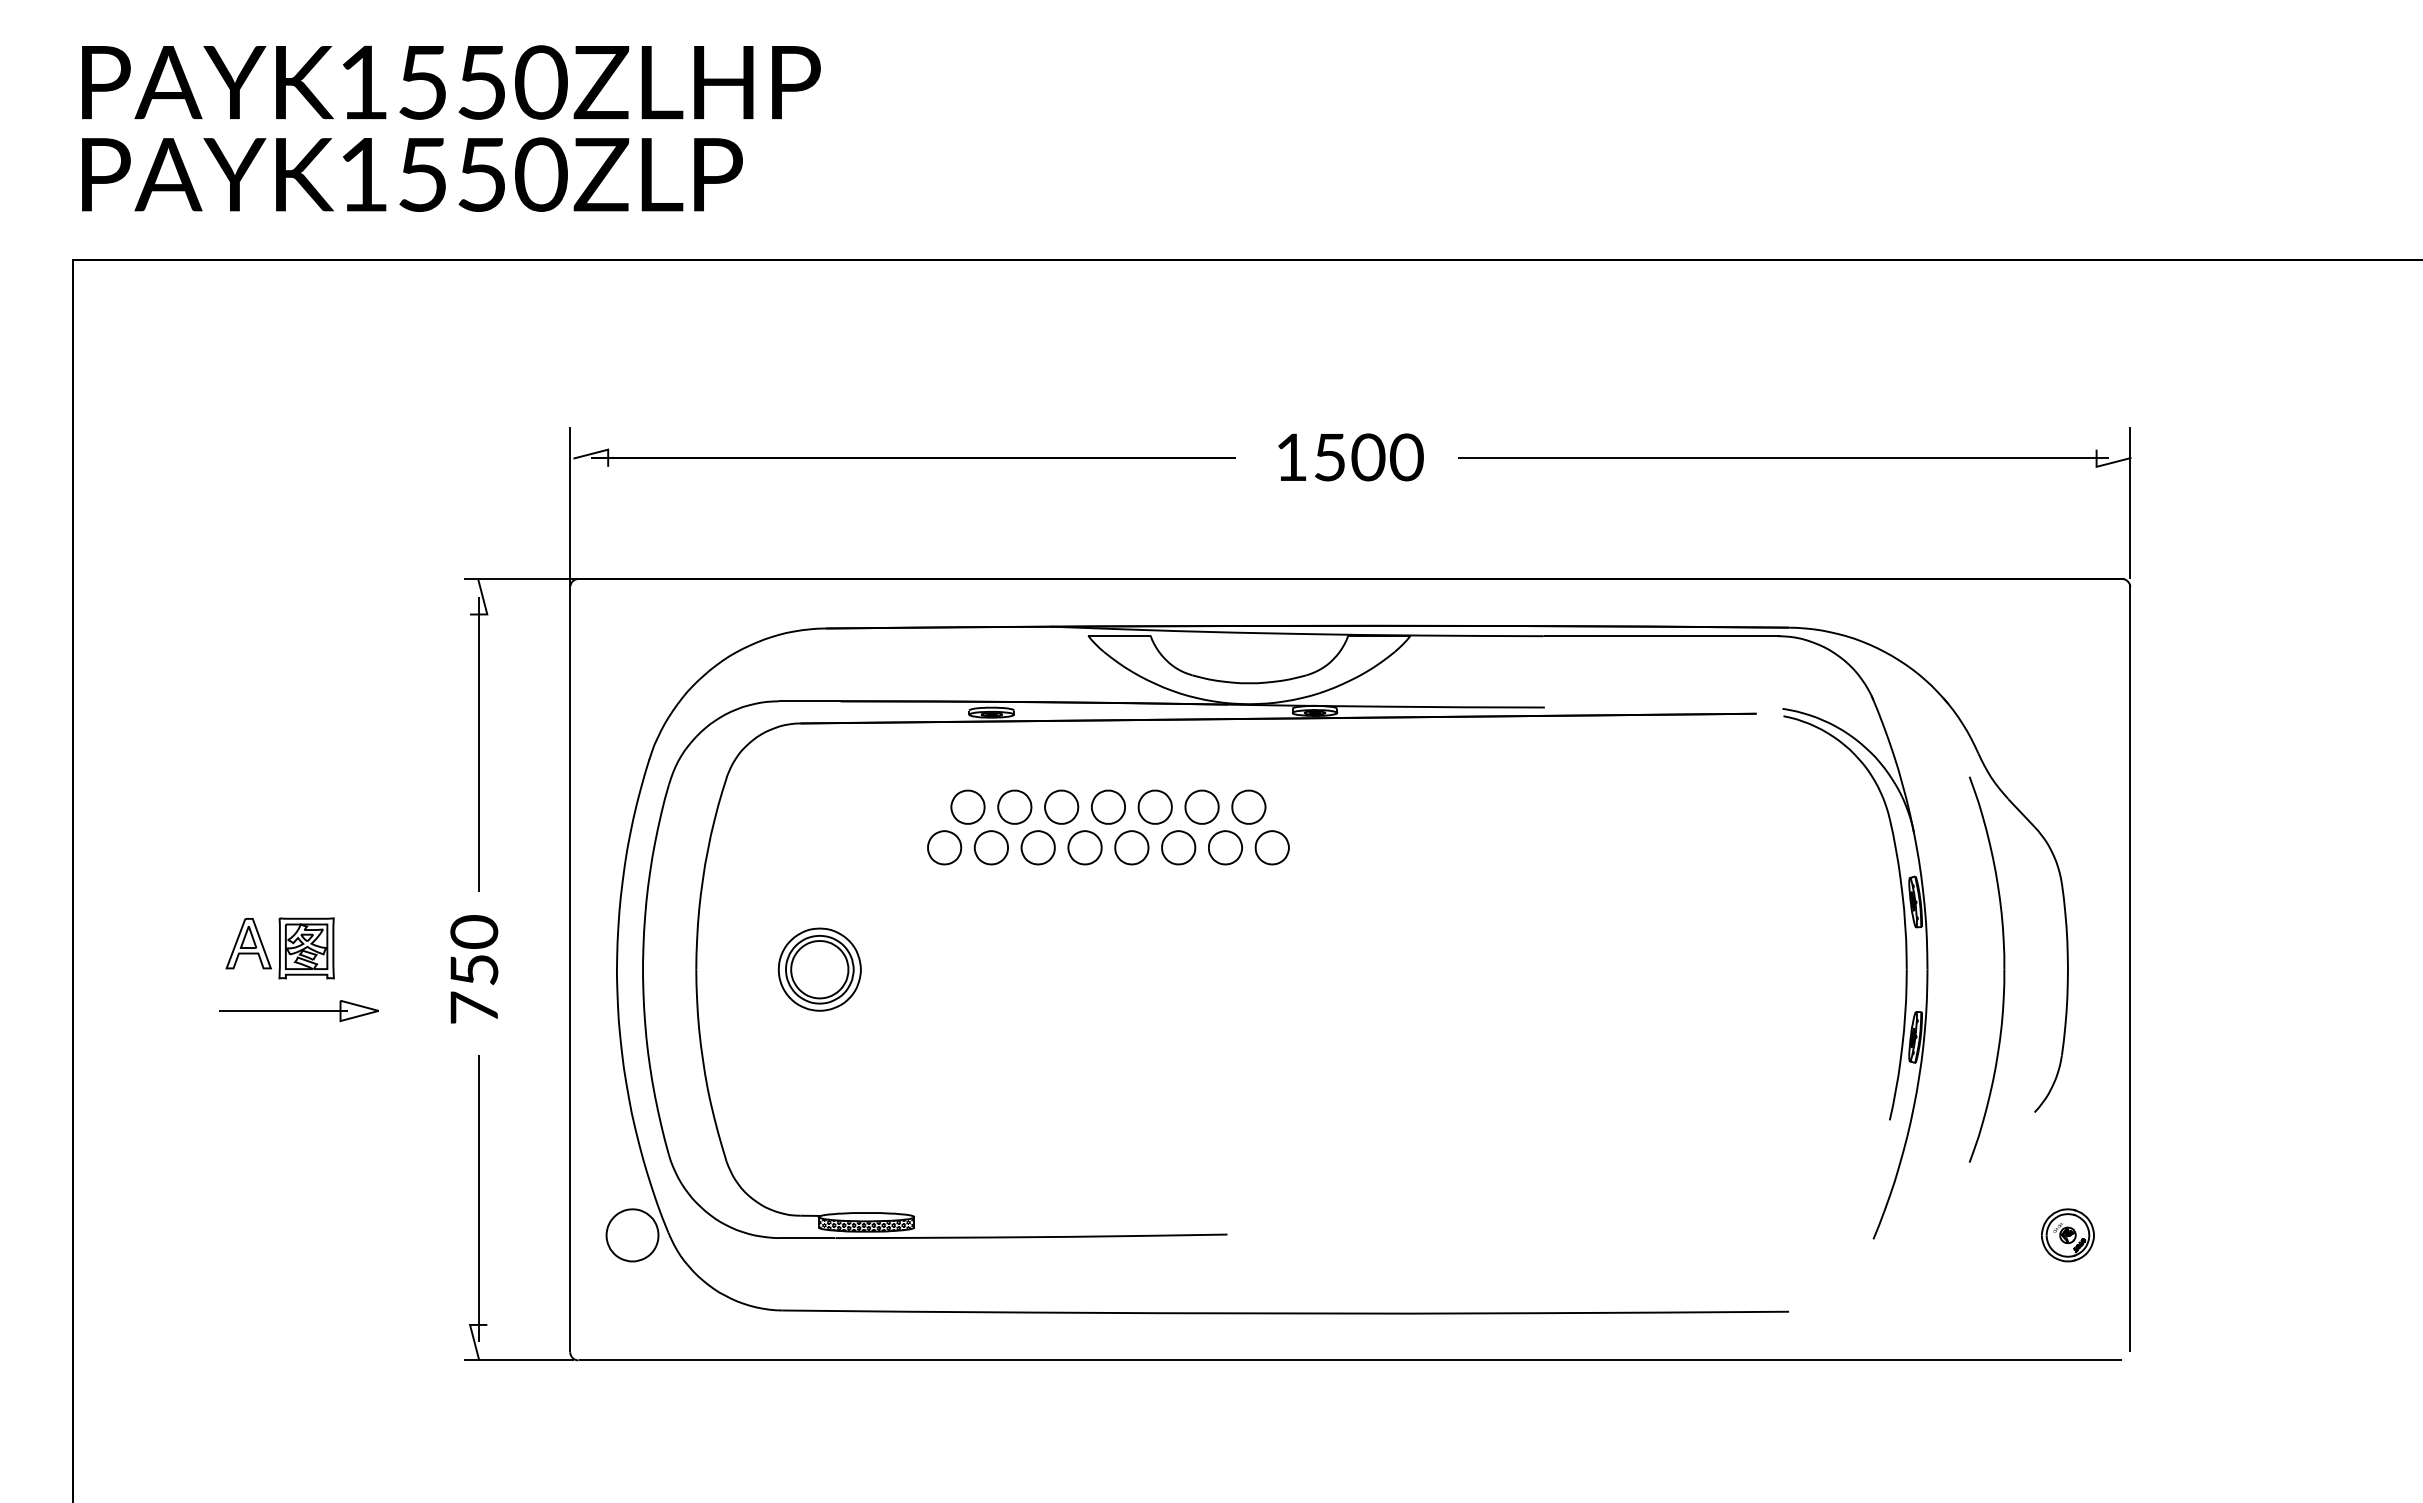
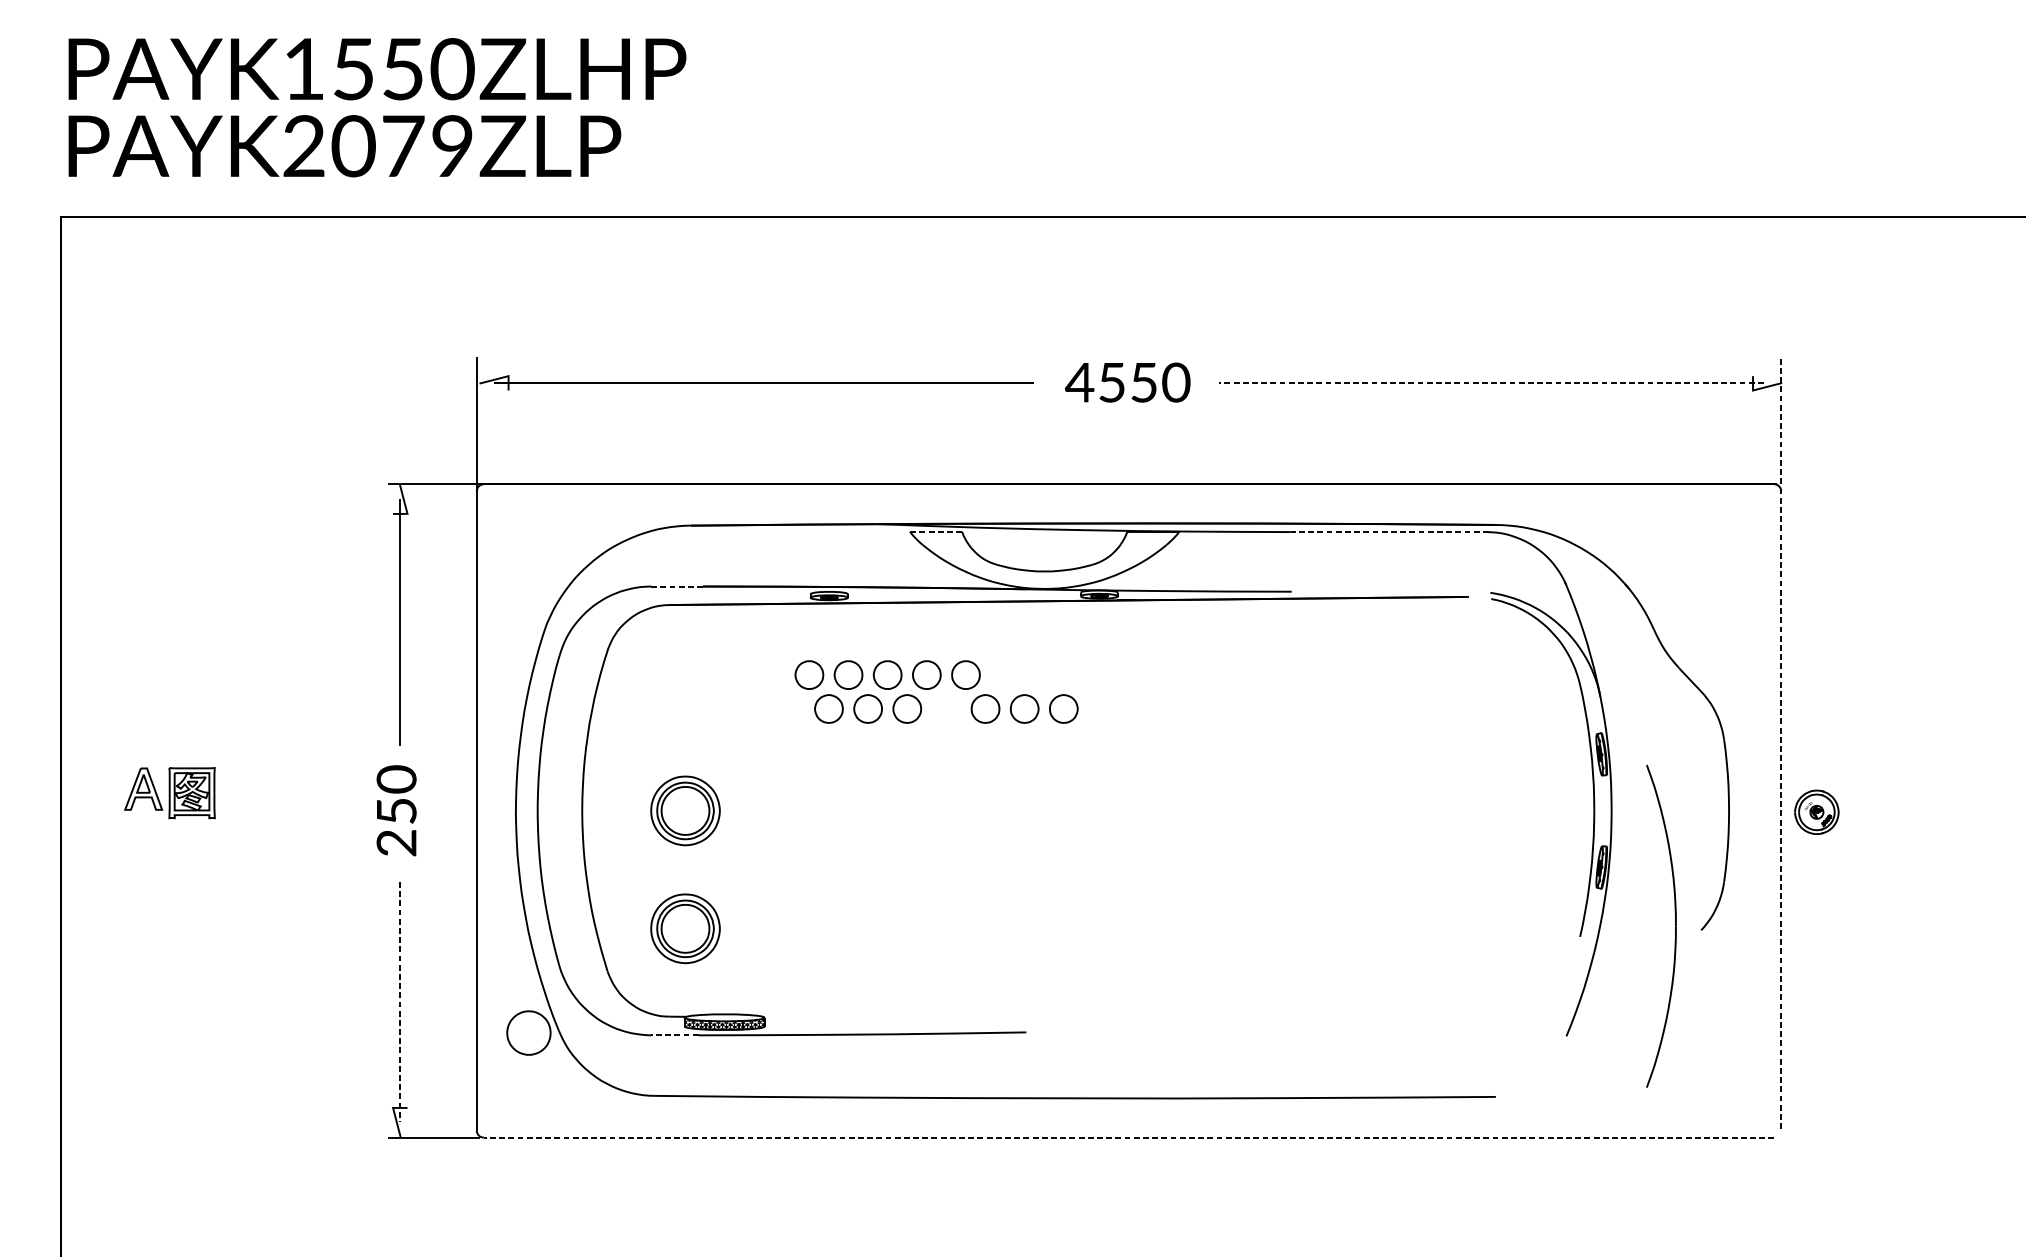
text: (453, 174) -> (379, 146), PAYK1550ZLP -> PAYK2079ZLP
text: (1290, 456) -> (1079, 381), 1 -> 4
text: (1368, 457) -> (1144, 382), 0 -> 5
line: (1783, 458) -> (1491, 383), solid -> dashed
line: (2130, 502) -> (1781, 420), solid -> dashed
line: (1118, 635) -> (935, 531), solid -> dashed
line: (1661, 636) -> (1389, 532), solid -> dashed
line: (809, 701) -> (676, 586), solid -> dashed
part: (1201, 806) -> (1004, 674), removed
part: (1248, 806) -> (1043, 674), removed
part: (944, 847) -> (789, 708), removed
part: (1131, 847) -> (946, 708), removed
part: (279, 948) -> (169, 793), moved
line: (2130, 968) -> (1781, 809), solid -> dashed
part: (2003, 969) -> (1675, 926), moved
text: (473, 1007) -> (395, 842), 750 -> 250
part: (298, 1010) -> (249, 845), removed
part: (819, 1110) -> (685, 928), added
line: (478, 1198) -> (400, 1002), solid -> dashed
part: (2067, 1235) -> (1816, 812), moved
line: (806, 1238) -> (674, 1035), solid -> dashed
line: (1350, 1360) -> (1129, 1137), solid -> dashed

